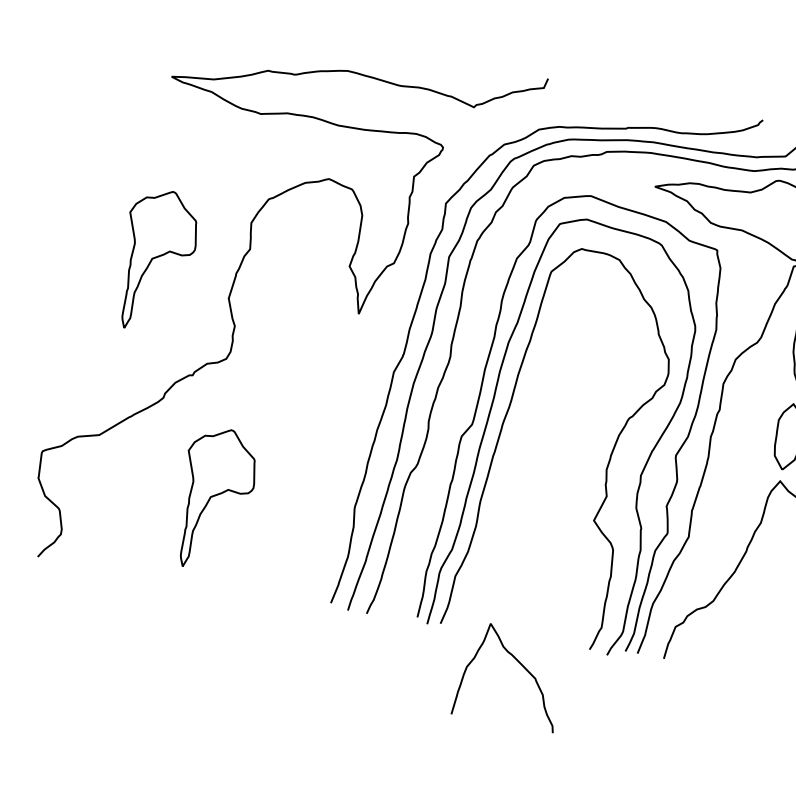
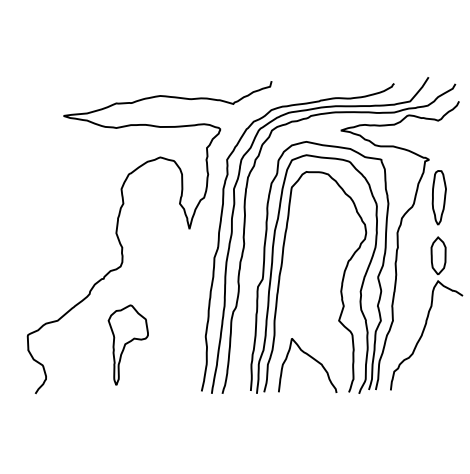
part: (156, 259) -> (72, 218), removed
curve: (519, 664) -> (311, 358), moved

